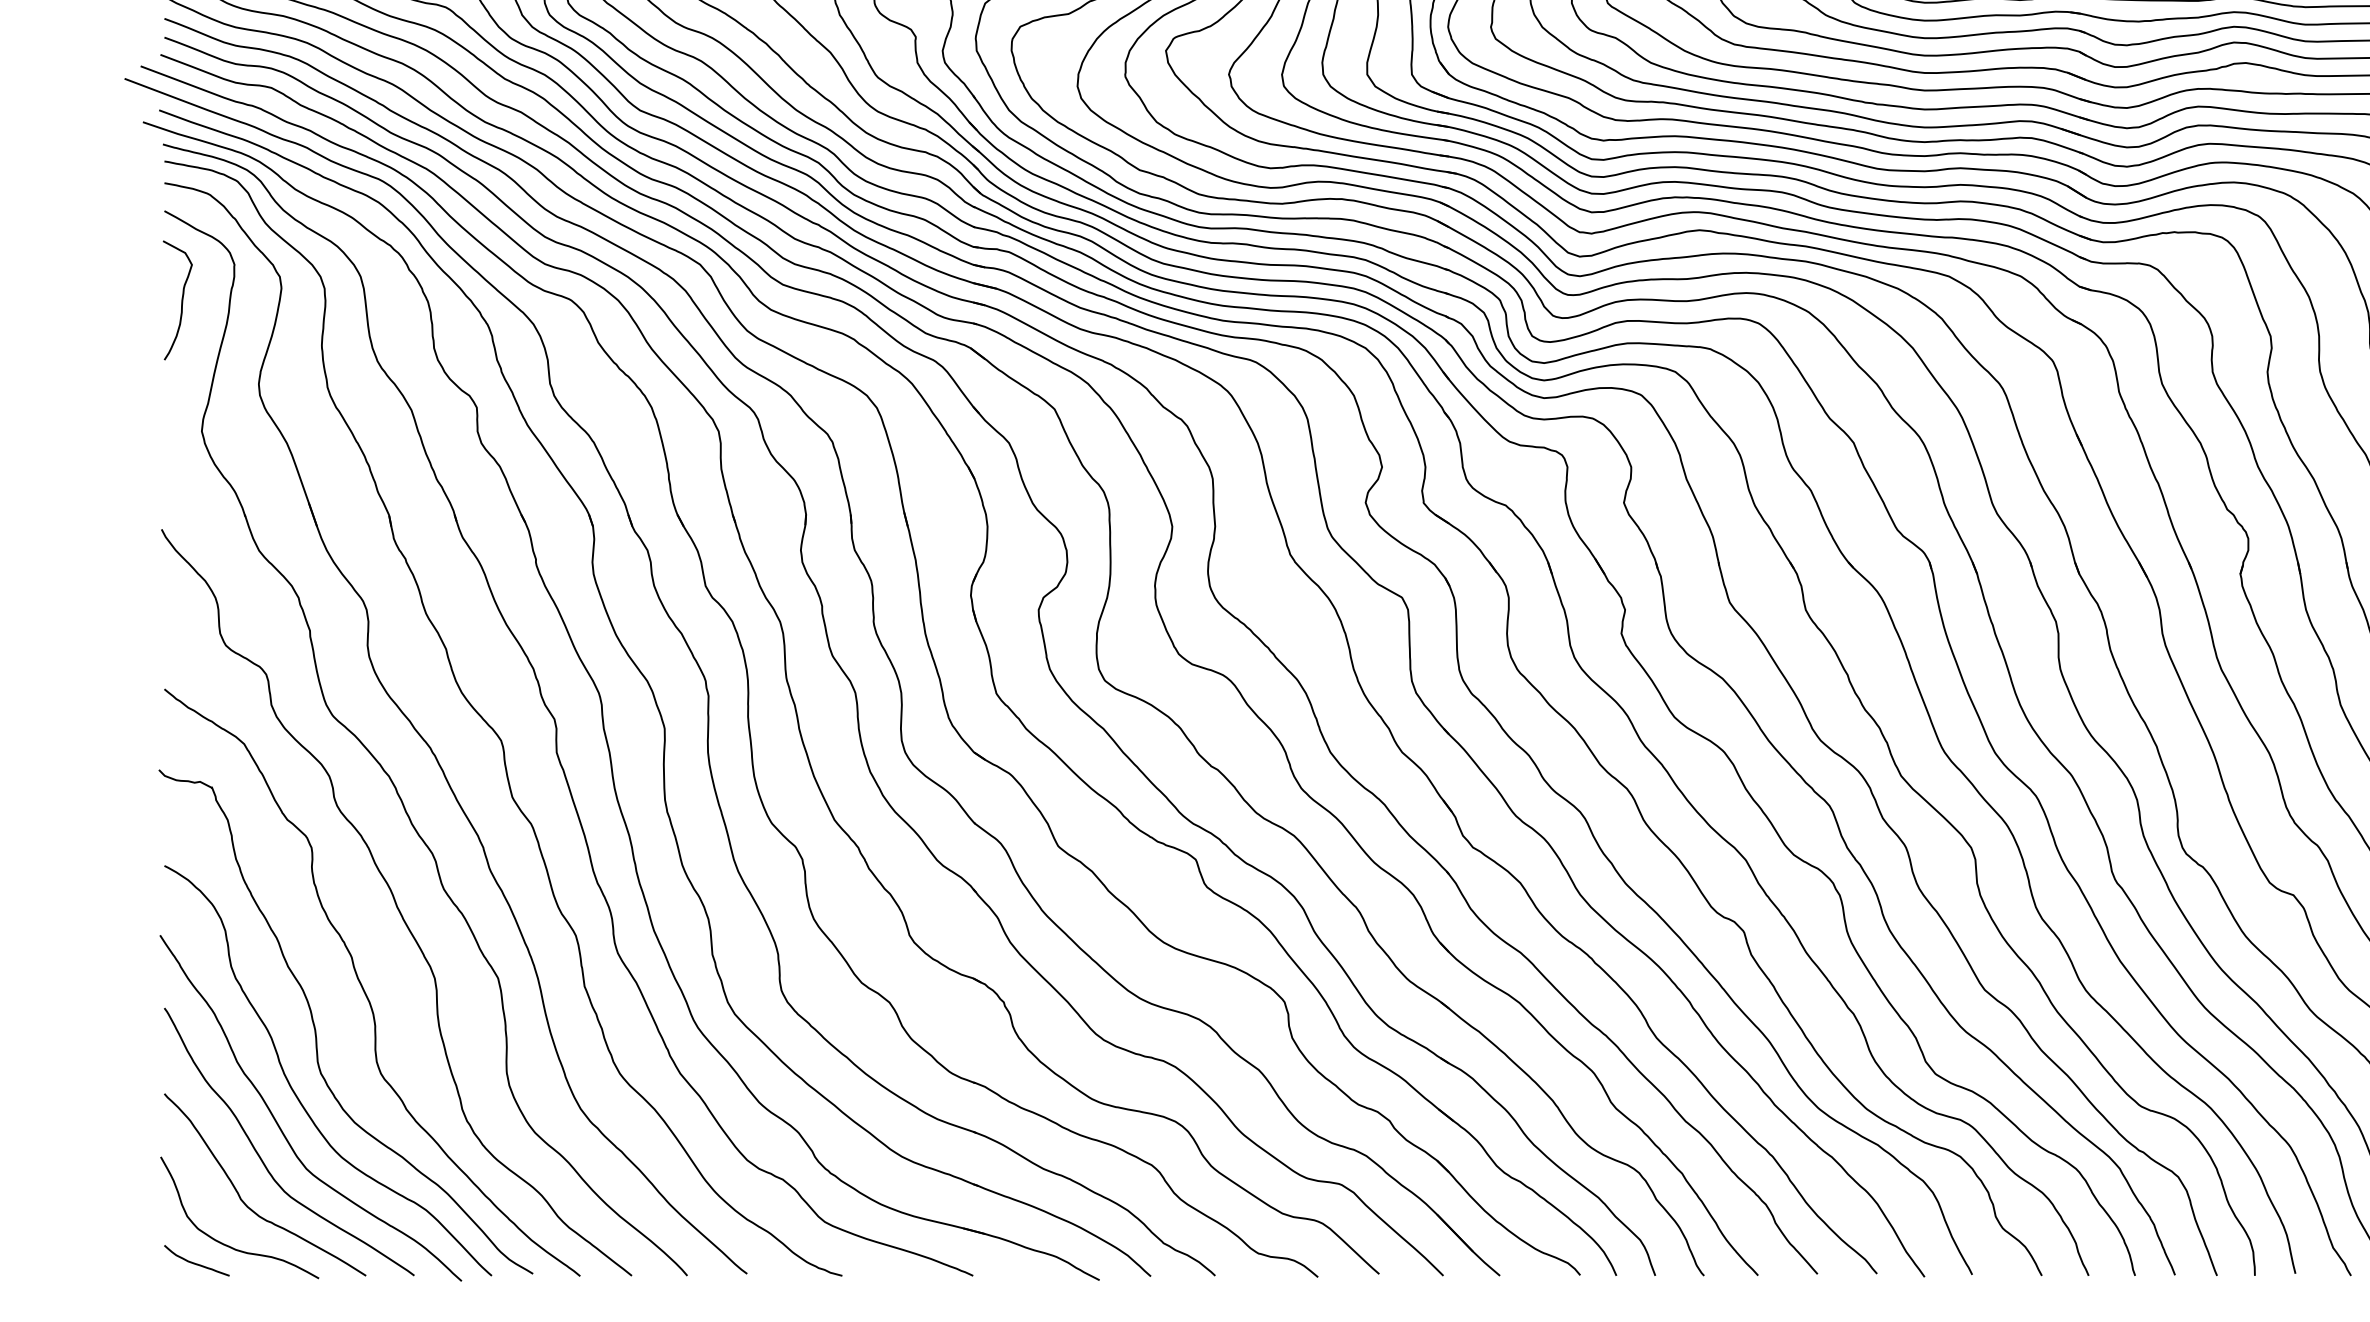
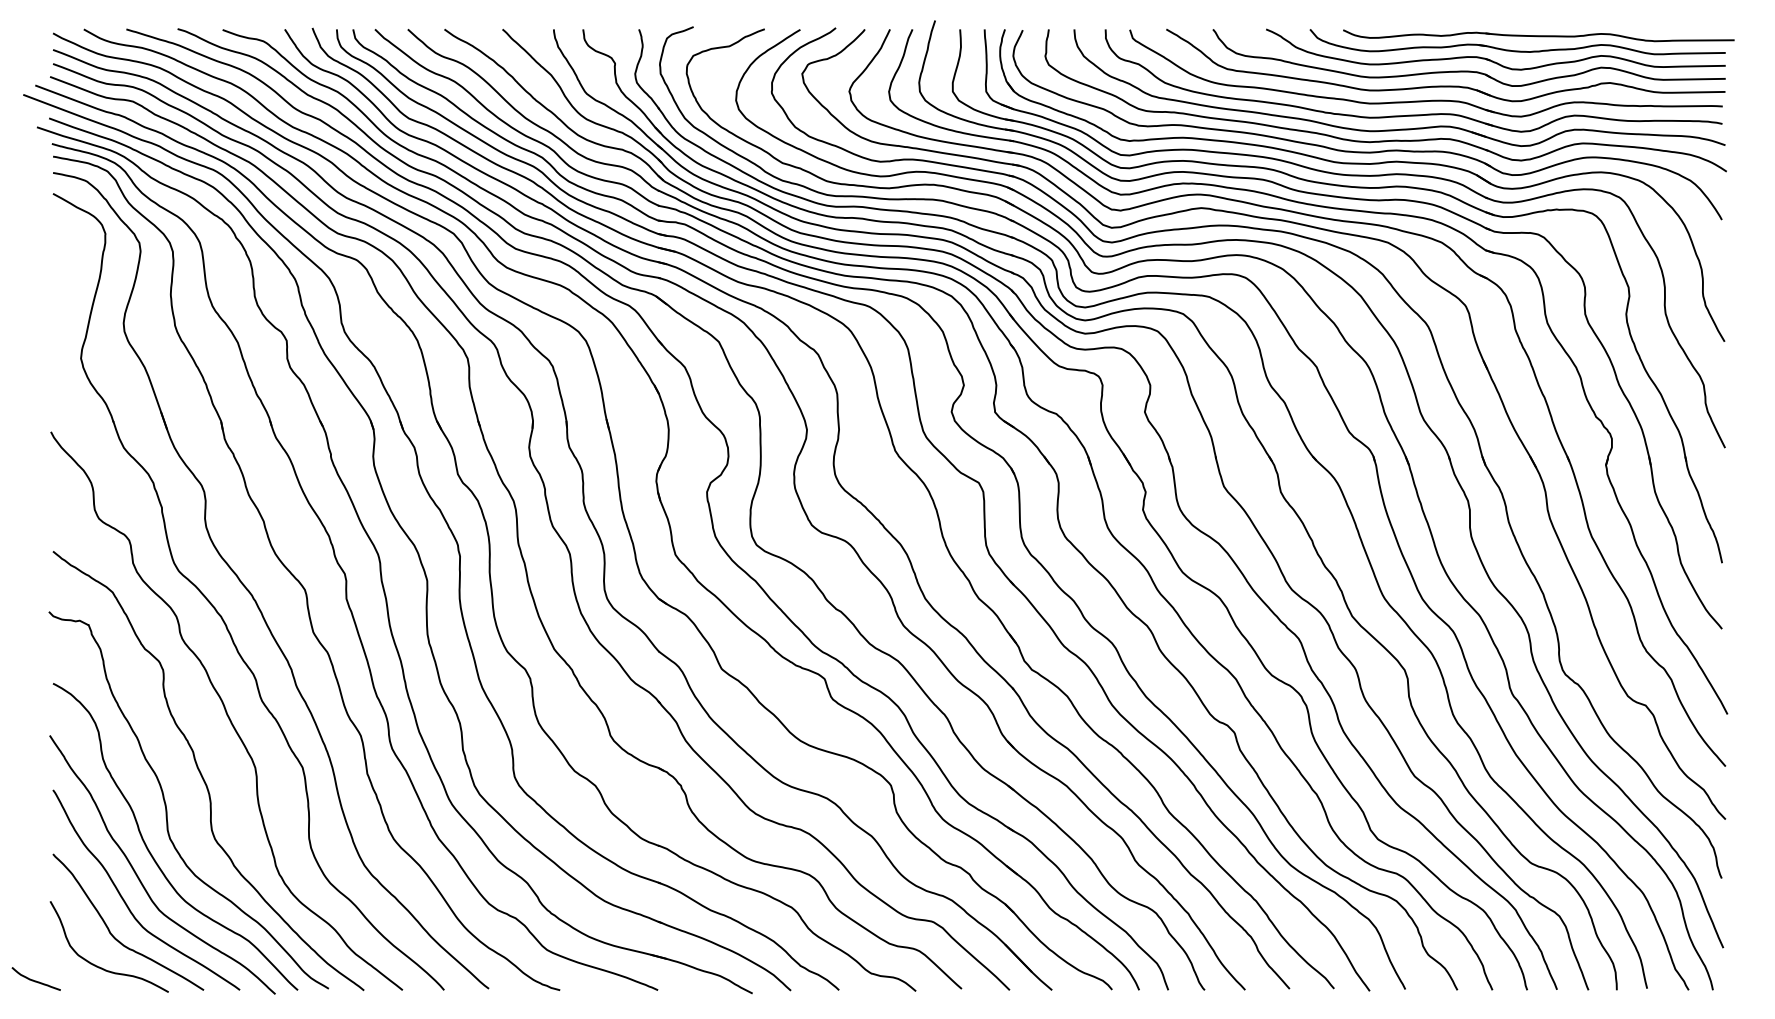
curve: (181, 300) -> (65, 260), removed
curve: (195, 1262) -> (35, 980), moved

